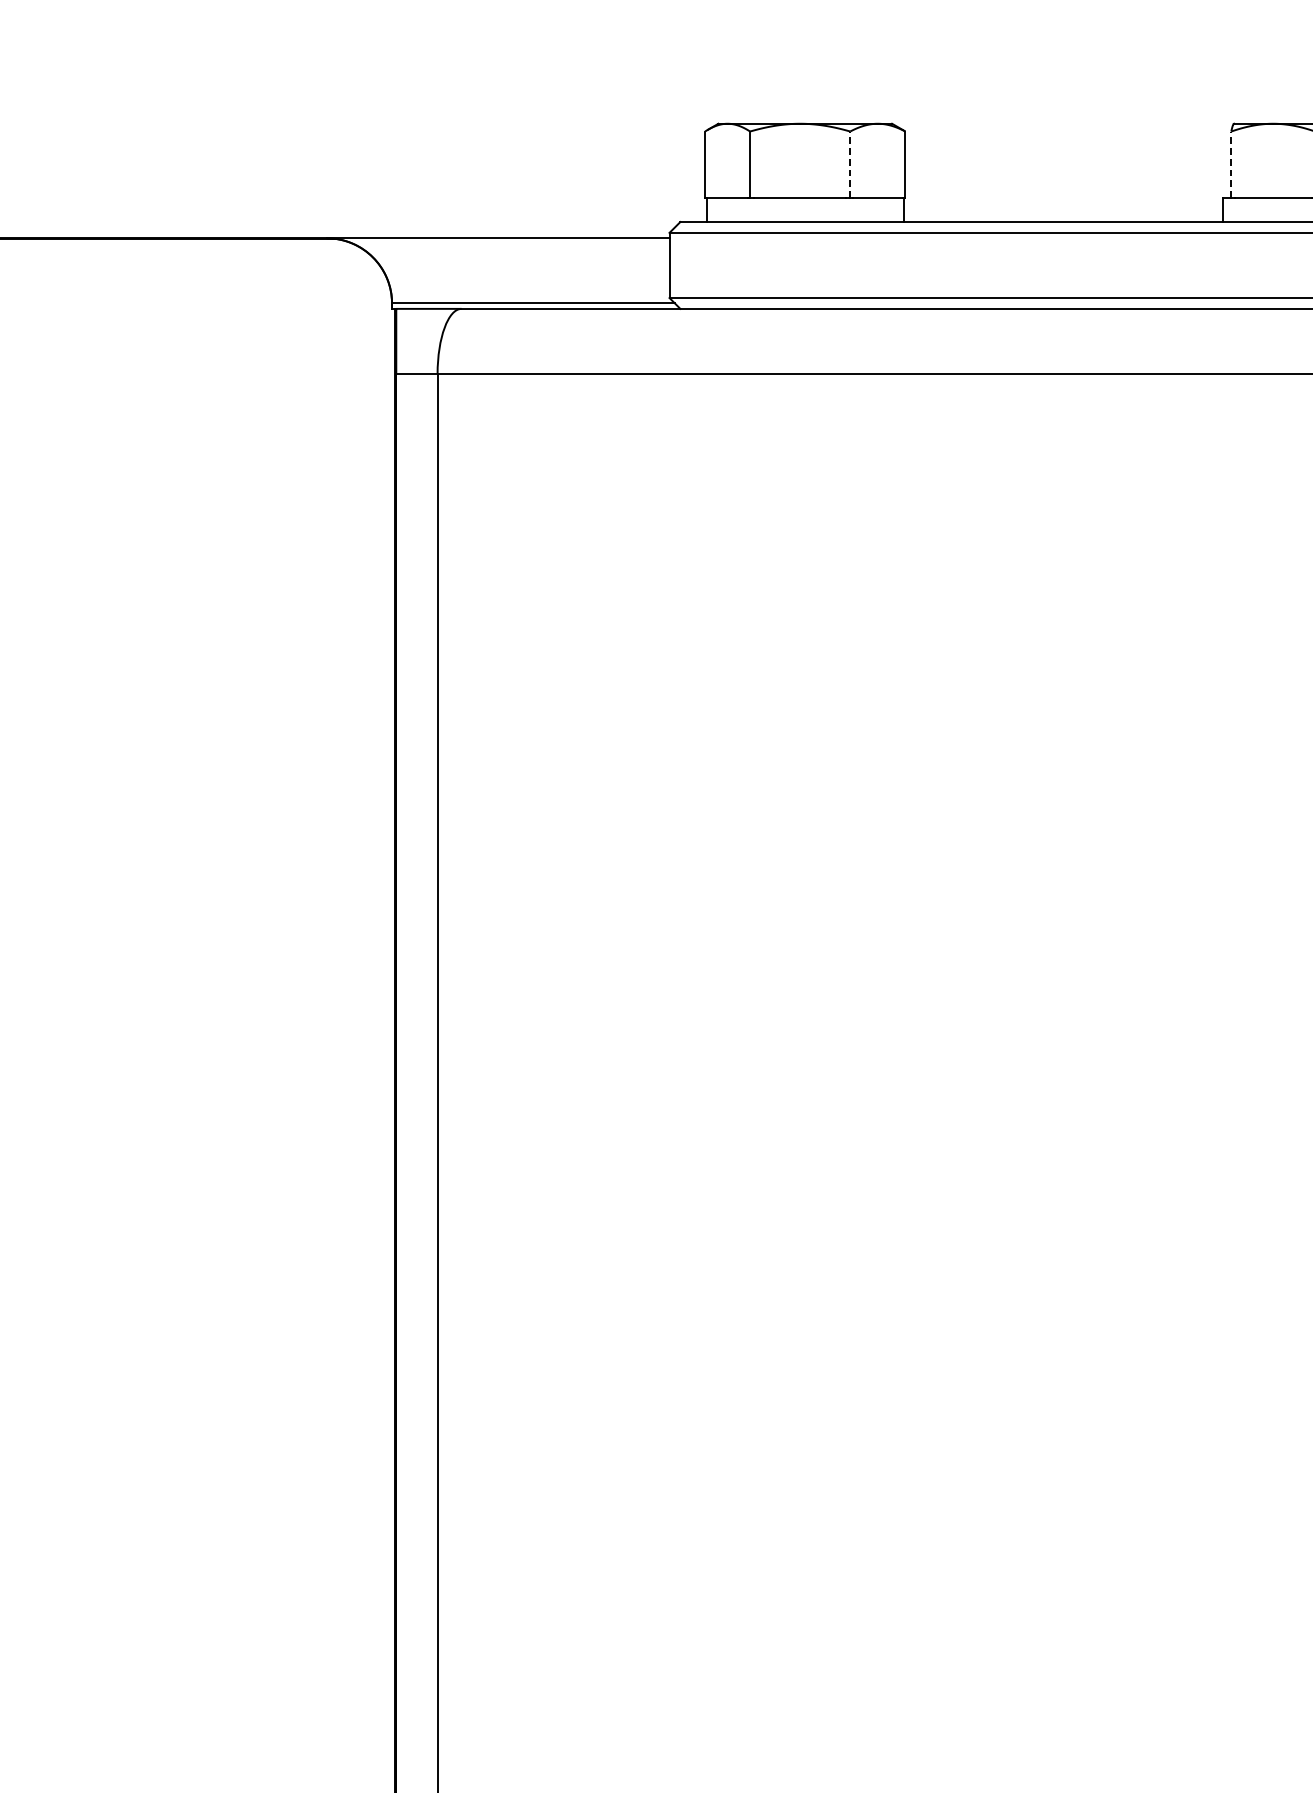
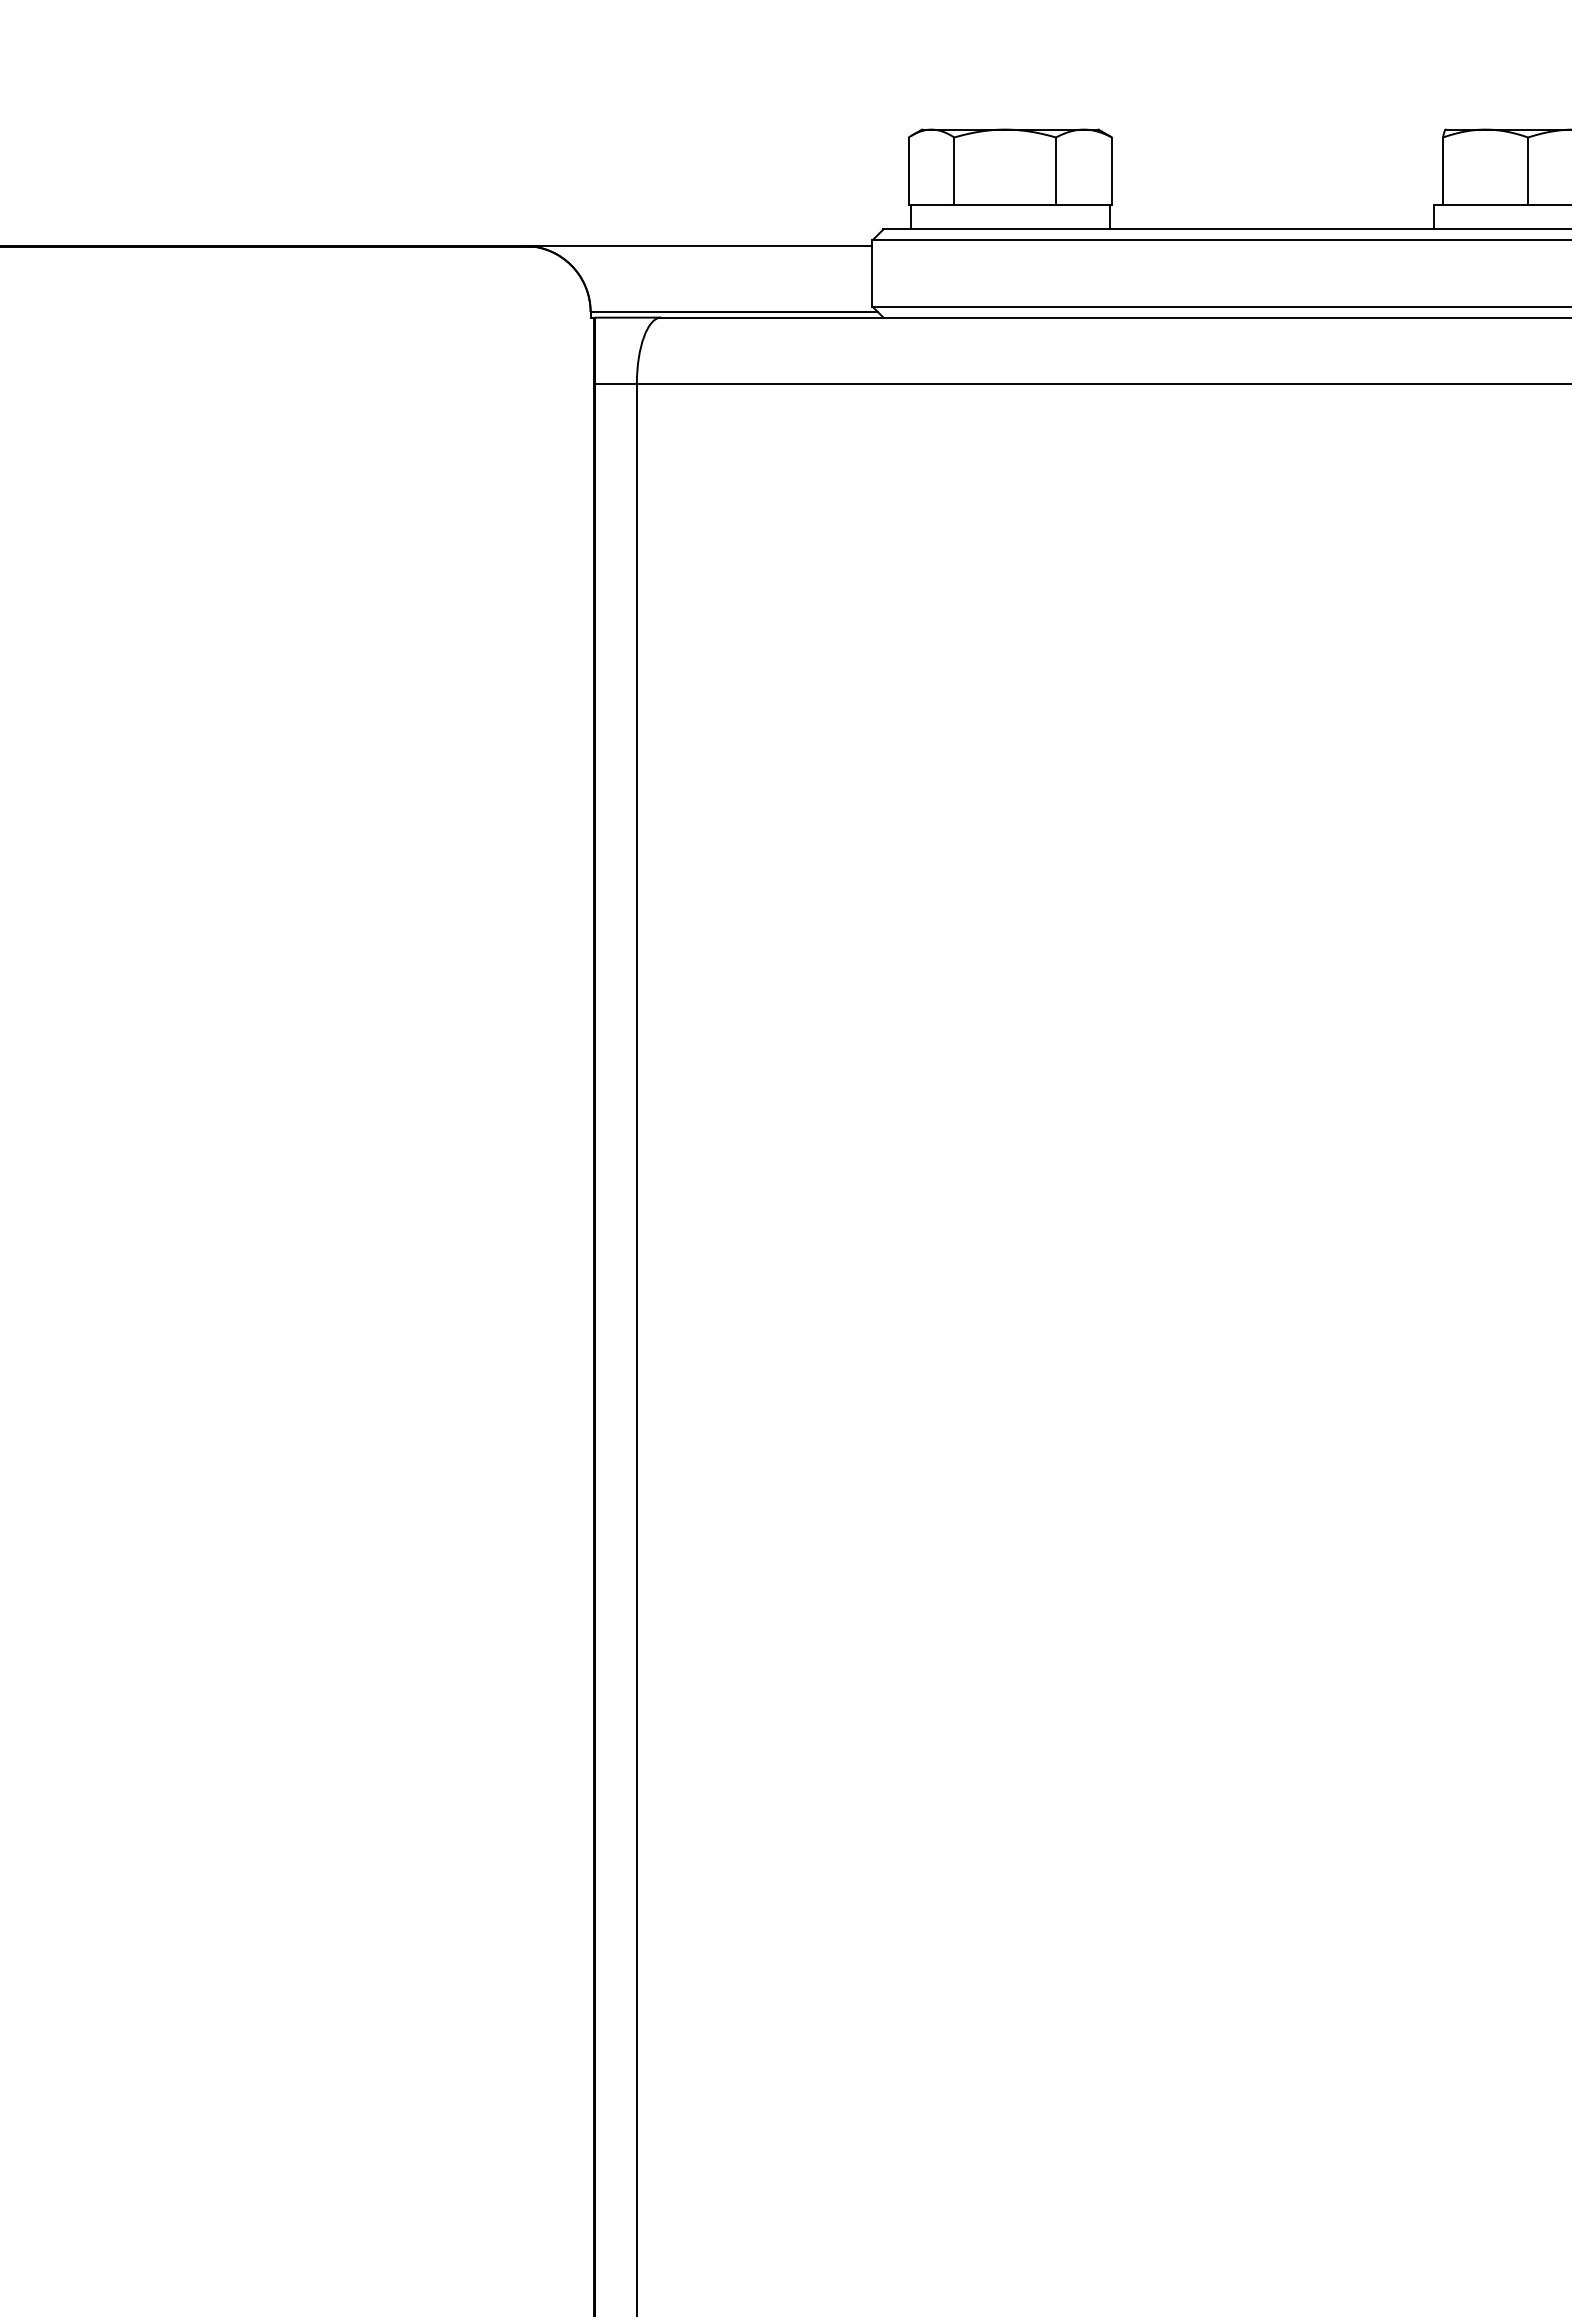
line: (850, 165) -> (1056, 171), dashed -> solid
line: (1231, 165) -> (1443, 171), dashed -> solid

